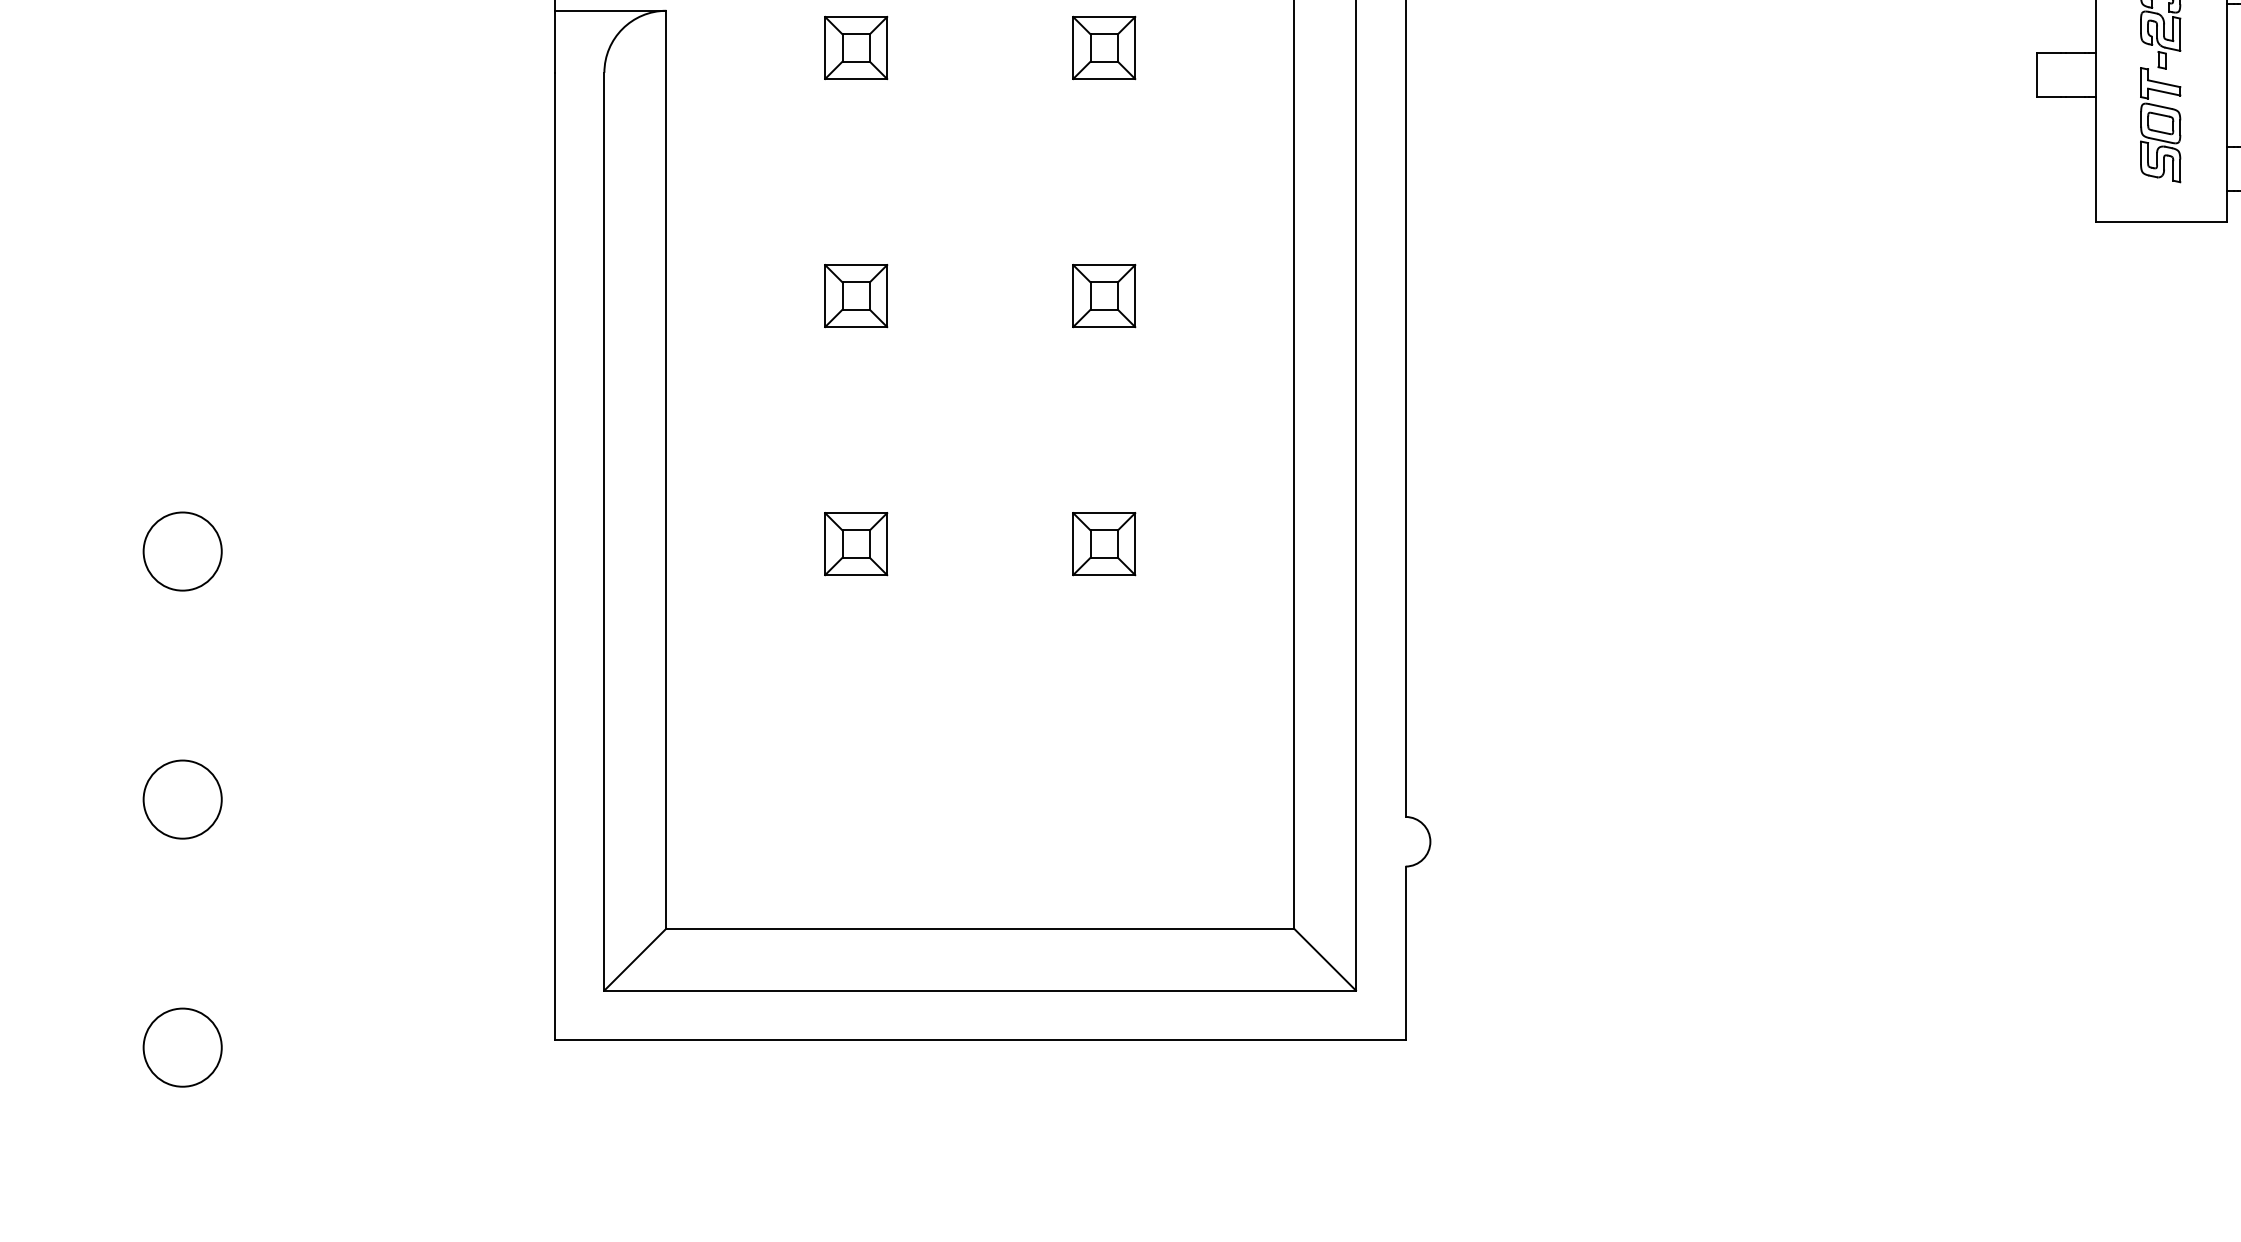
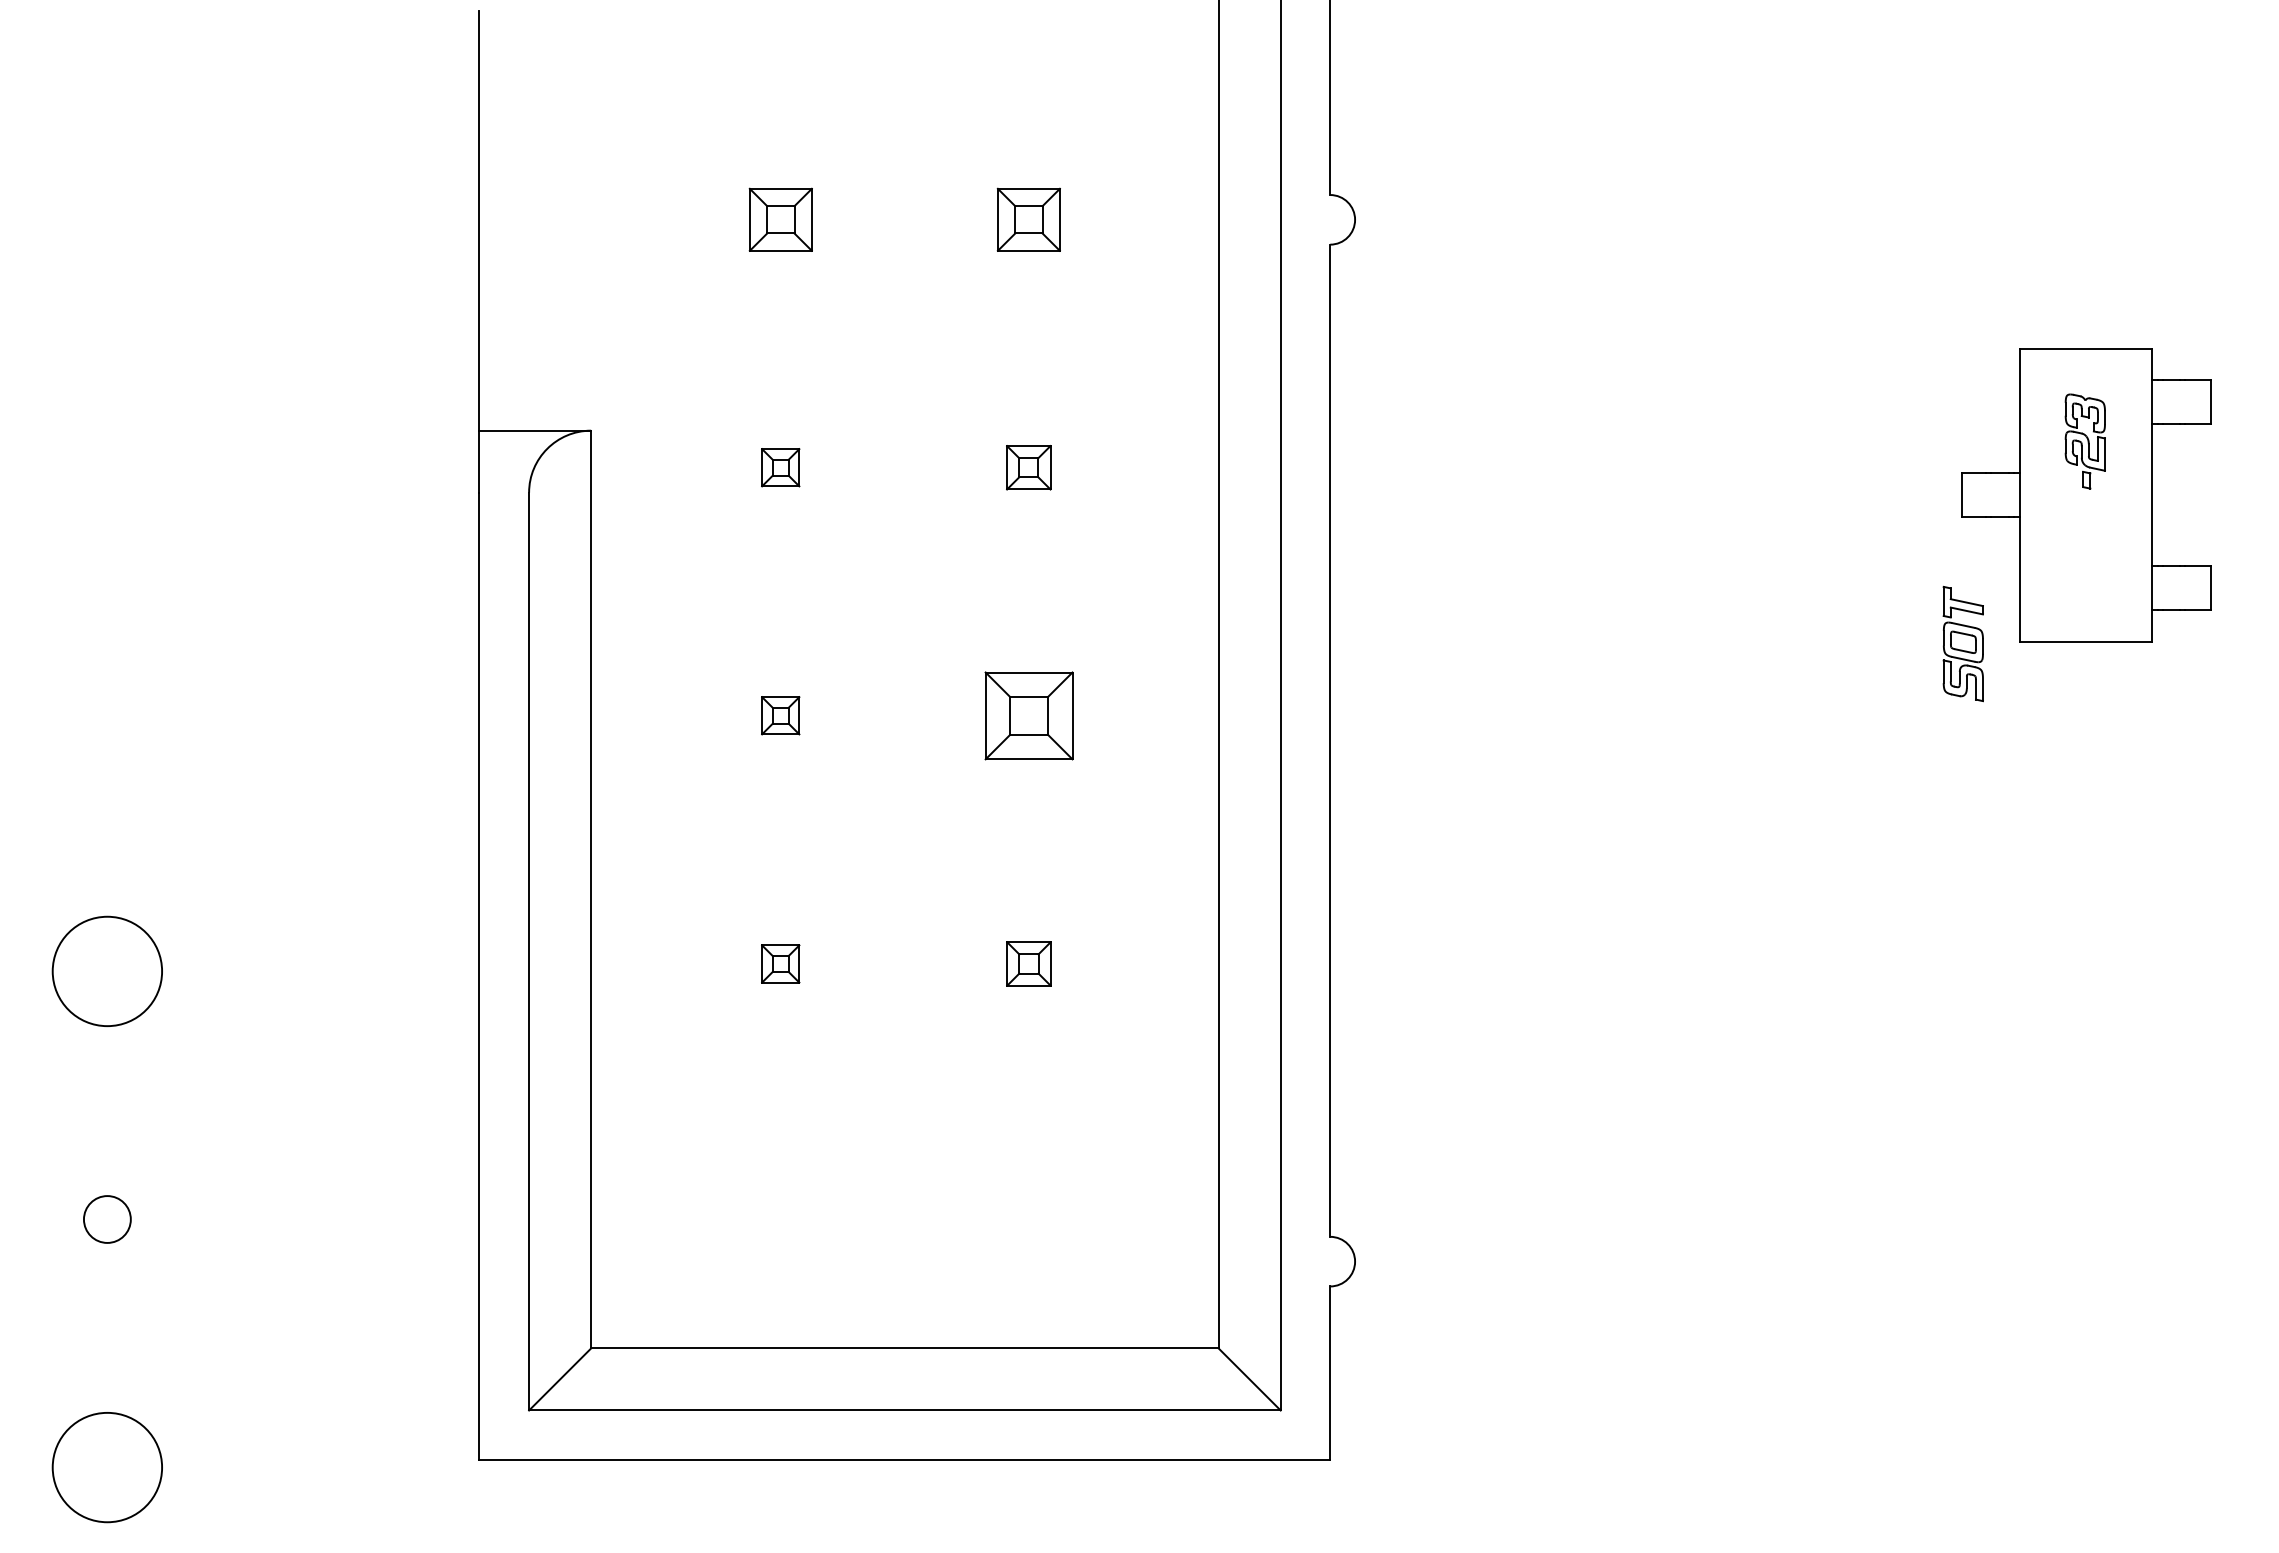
part: (855, 47) -> (780, 467), size x0.6
part: (1103, 47) -> (1028, 467), size x0.7
part: (2159, 124) -> (1962, 643), moved
part: (855, 295) -> (780, 715), size x0.6
part: (1103, 295) -> (1028, 715), size x1.4
part: (855, 543) -> (780, 963), size x0.6
part: (1103, 543) -> (1028, 963), size x0.7
circle: (182, 551) -> (107, 971), size x1.4
circle: (182, 799) -> (107, 1219), size x0.6
circle: (182, 1047) -> (107, 1467), size x1.4

